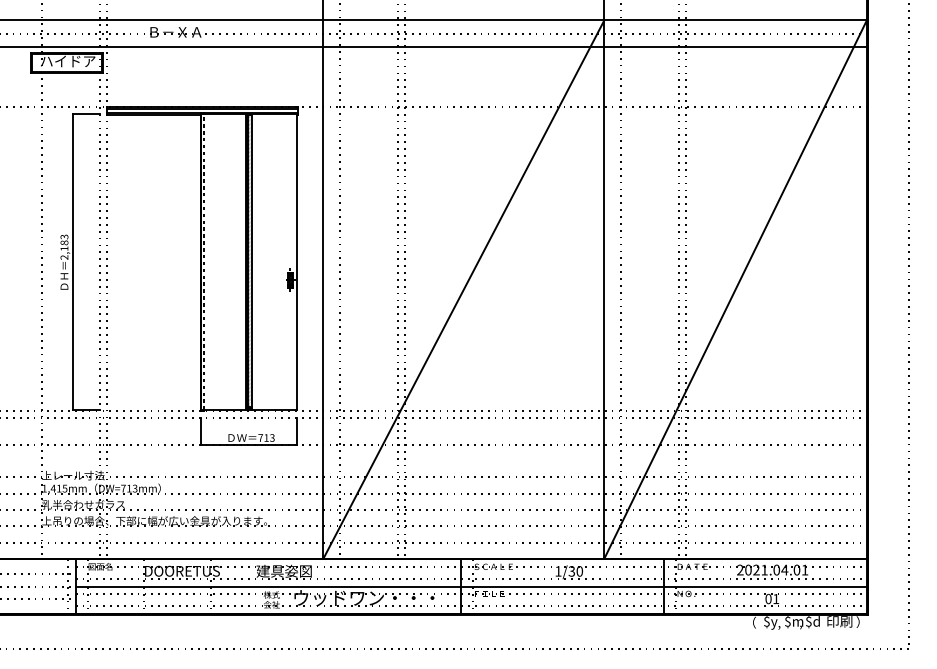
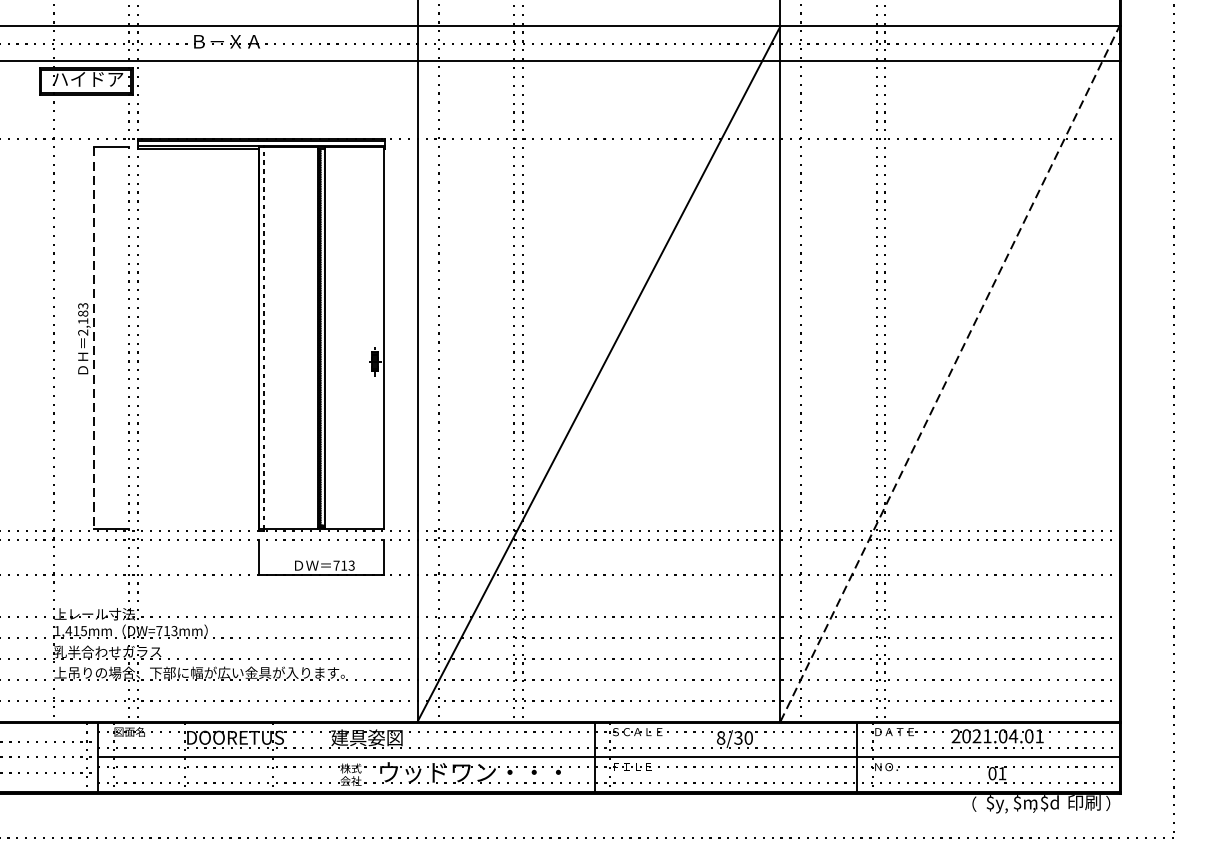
line: (72, 261) -> (93, 337), solid -> dashed
line: (735, 289) -> (949, 373), solid -> dashed
text: (558, 571) -> (721, 738), 1/30 -> 8/30

